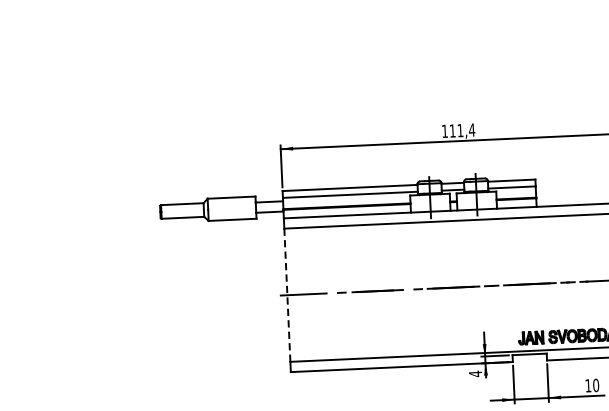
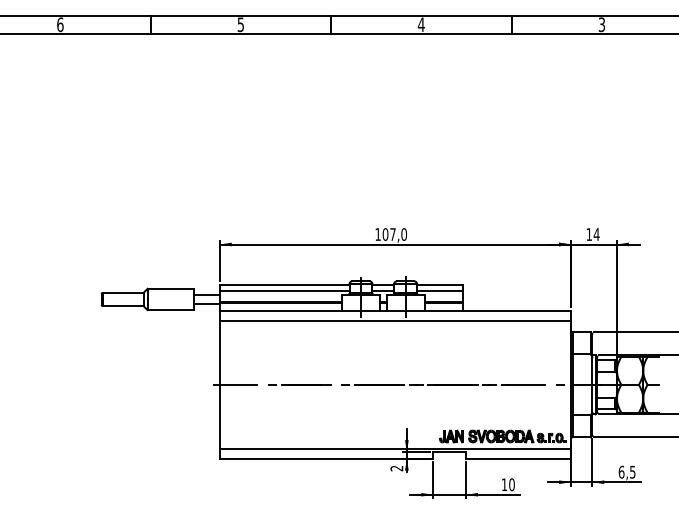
text: (462, 130) -> (394, 234), 111,4 -> 107,0
line: (287, 295) -> (219, 385), dashed -> solid
text: (475, 373) -> (396, 468), 4 -> 2

